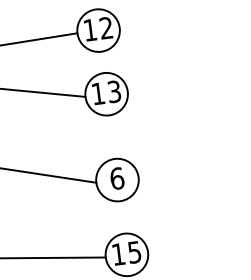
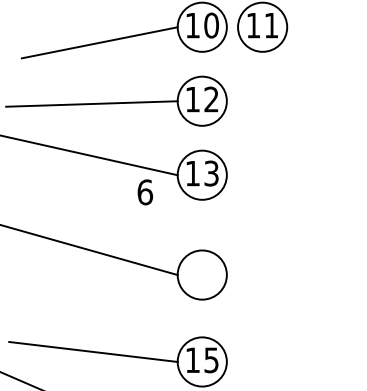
text: (117, 178) -> (145, 192), moved

